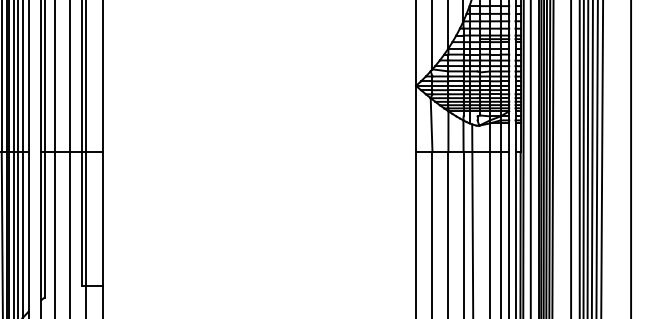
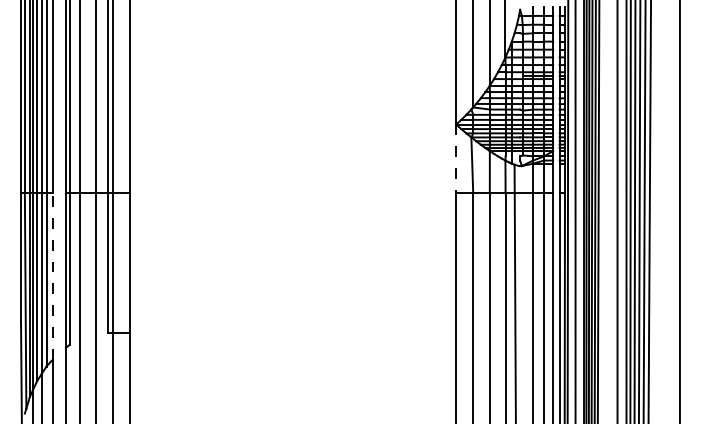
line: (416, 119) -> (456, 159), solid -> dashed
line: (28, 230) -> (52, 275), solid -> dashed

